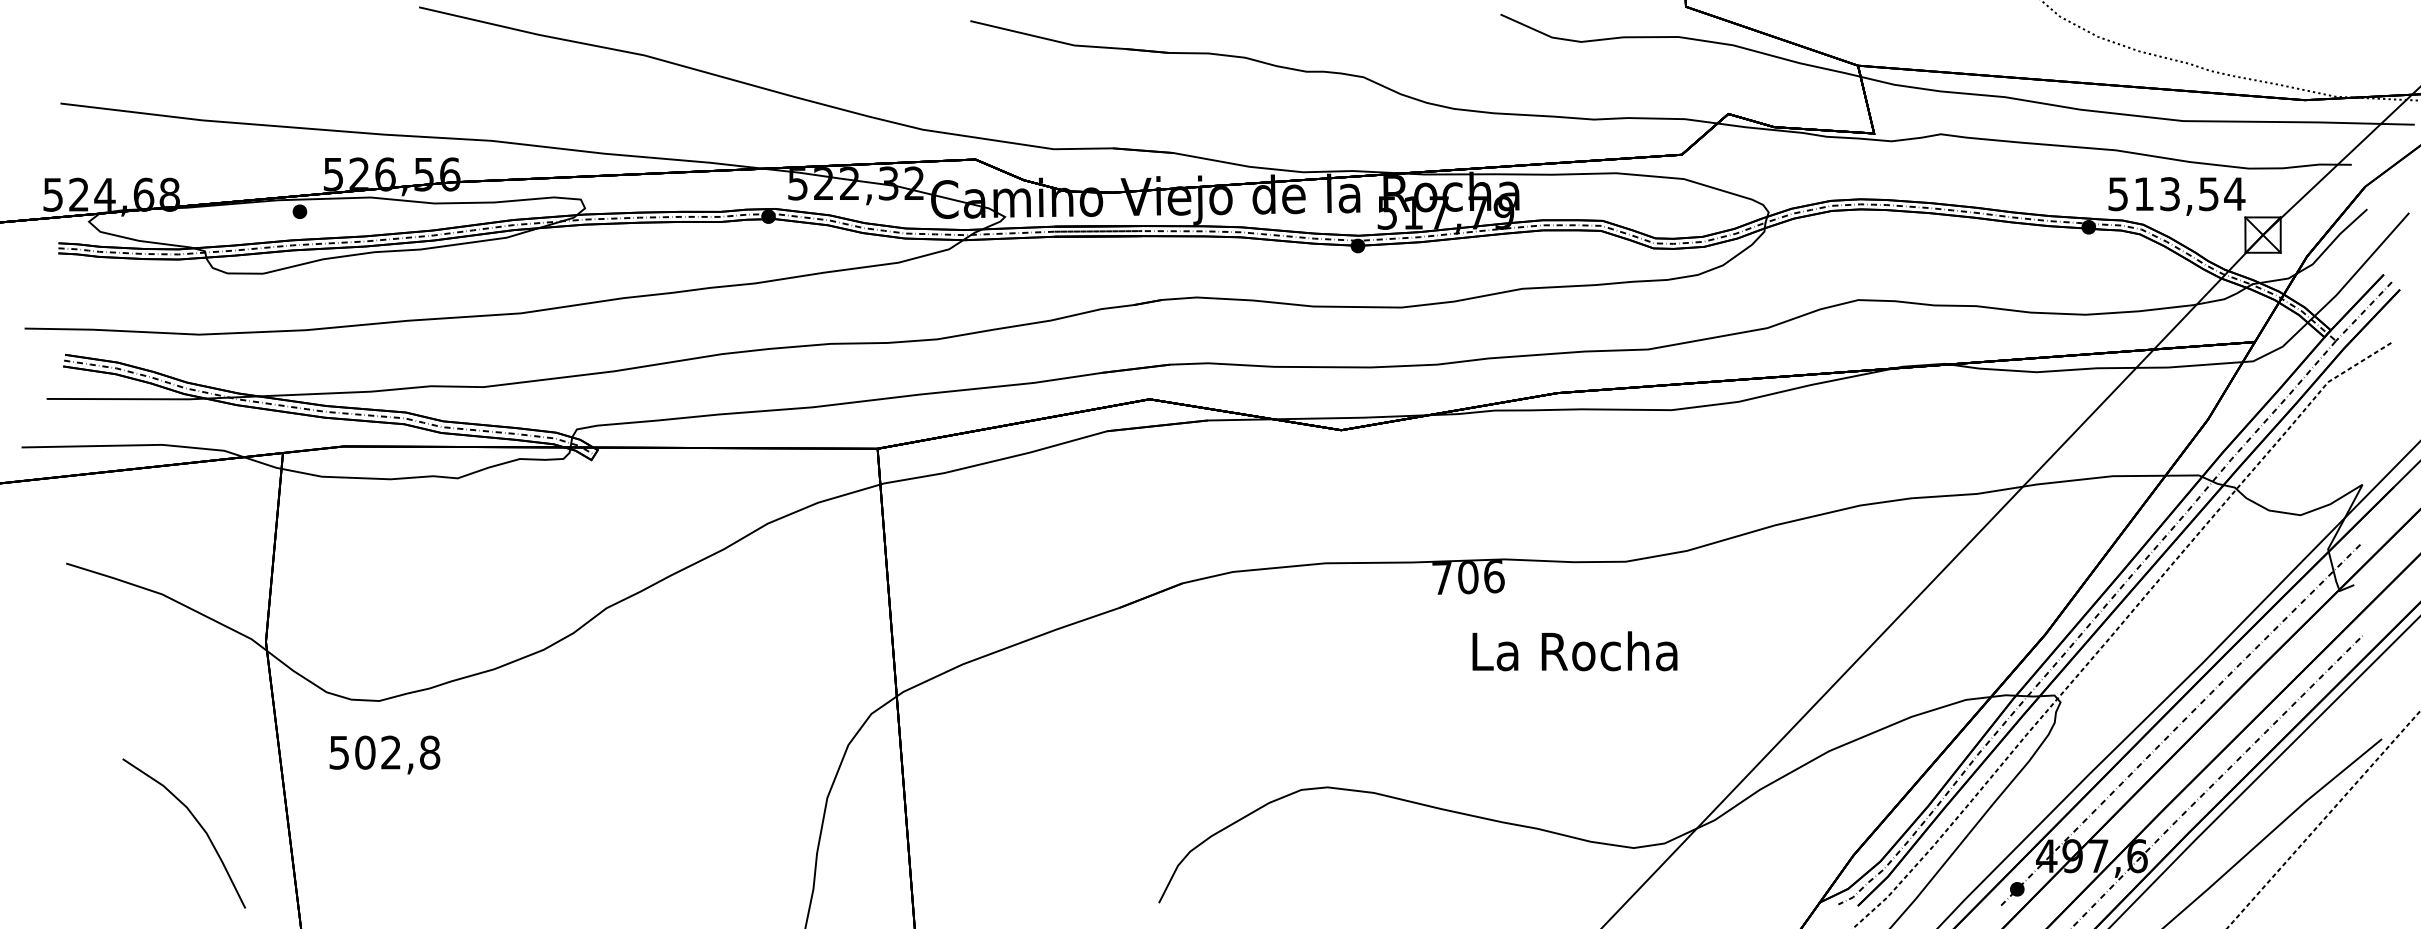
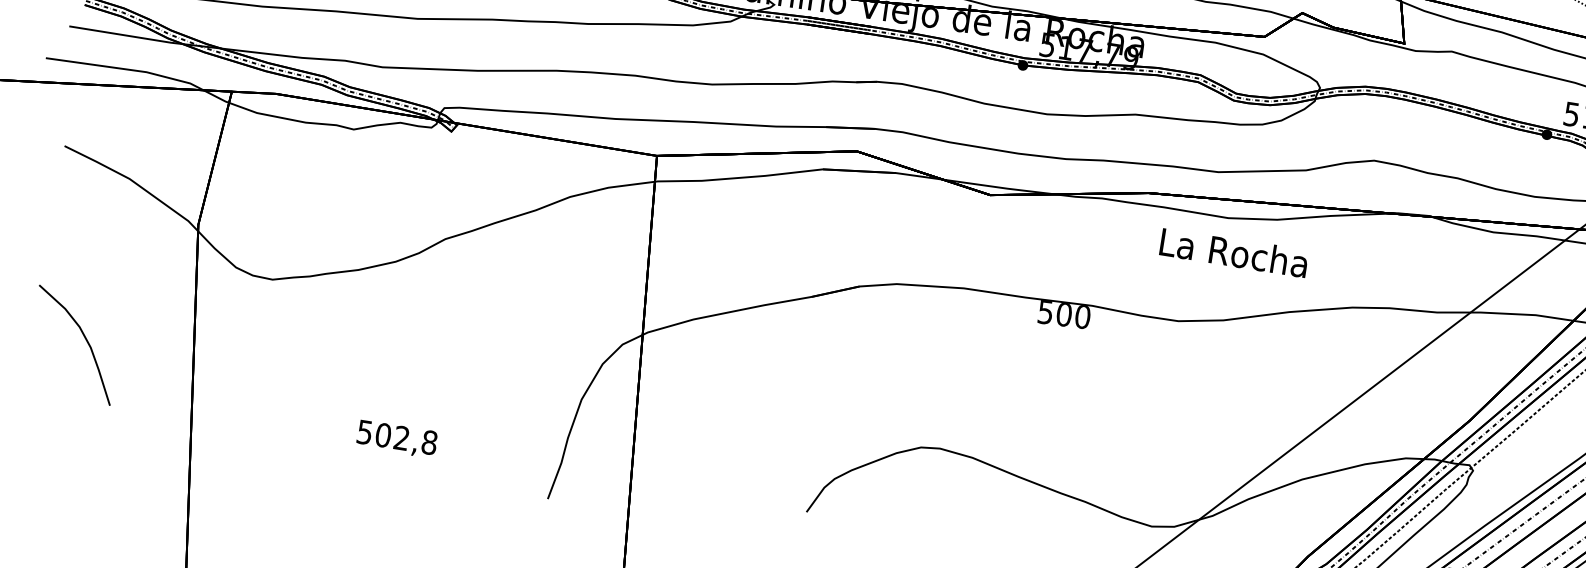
text: (1468, 577) -> (1064, 314), 706 -> 500
text: (1574, 651) -> (1233, 252), moved
text: (384, 754) -> (396, 438), moved
curve: (198, 824) -> (85, 340), moved

